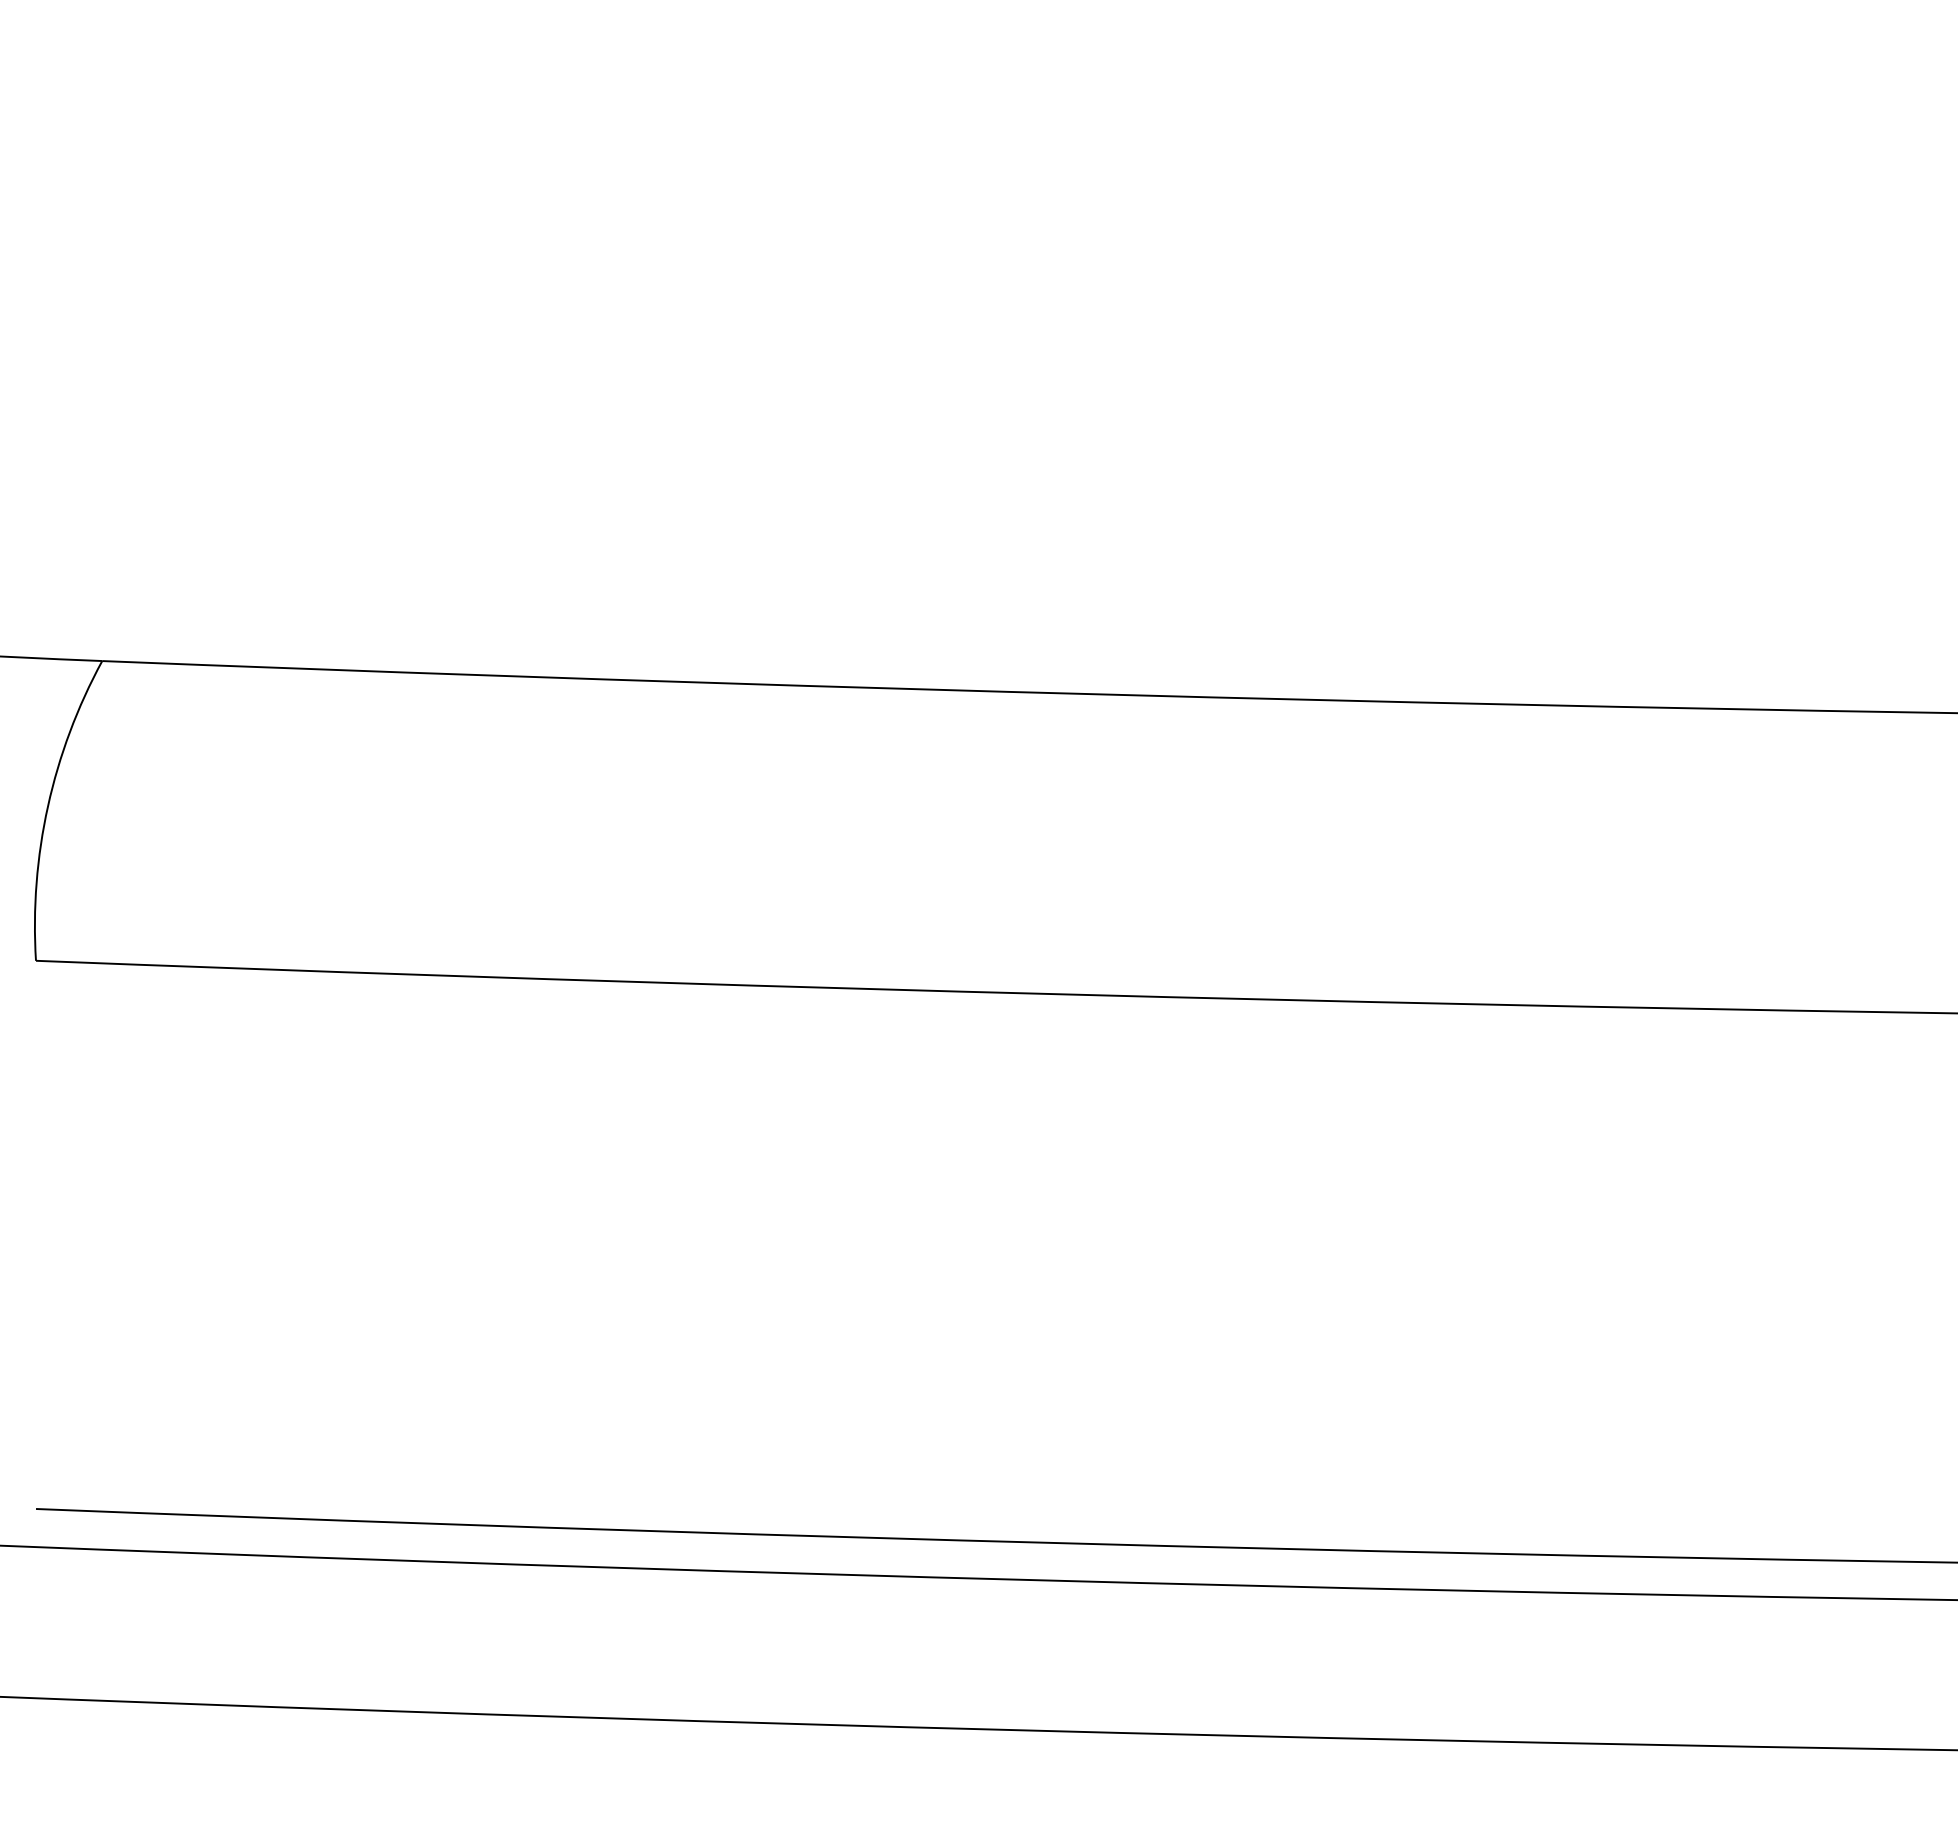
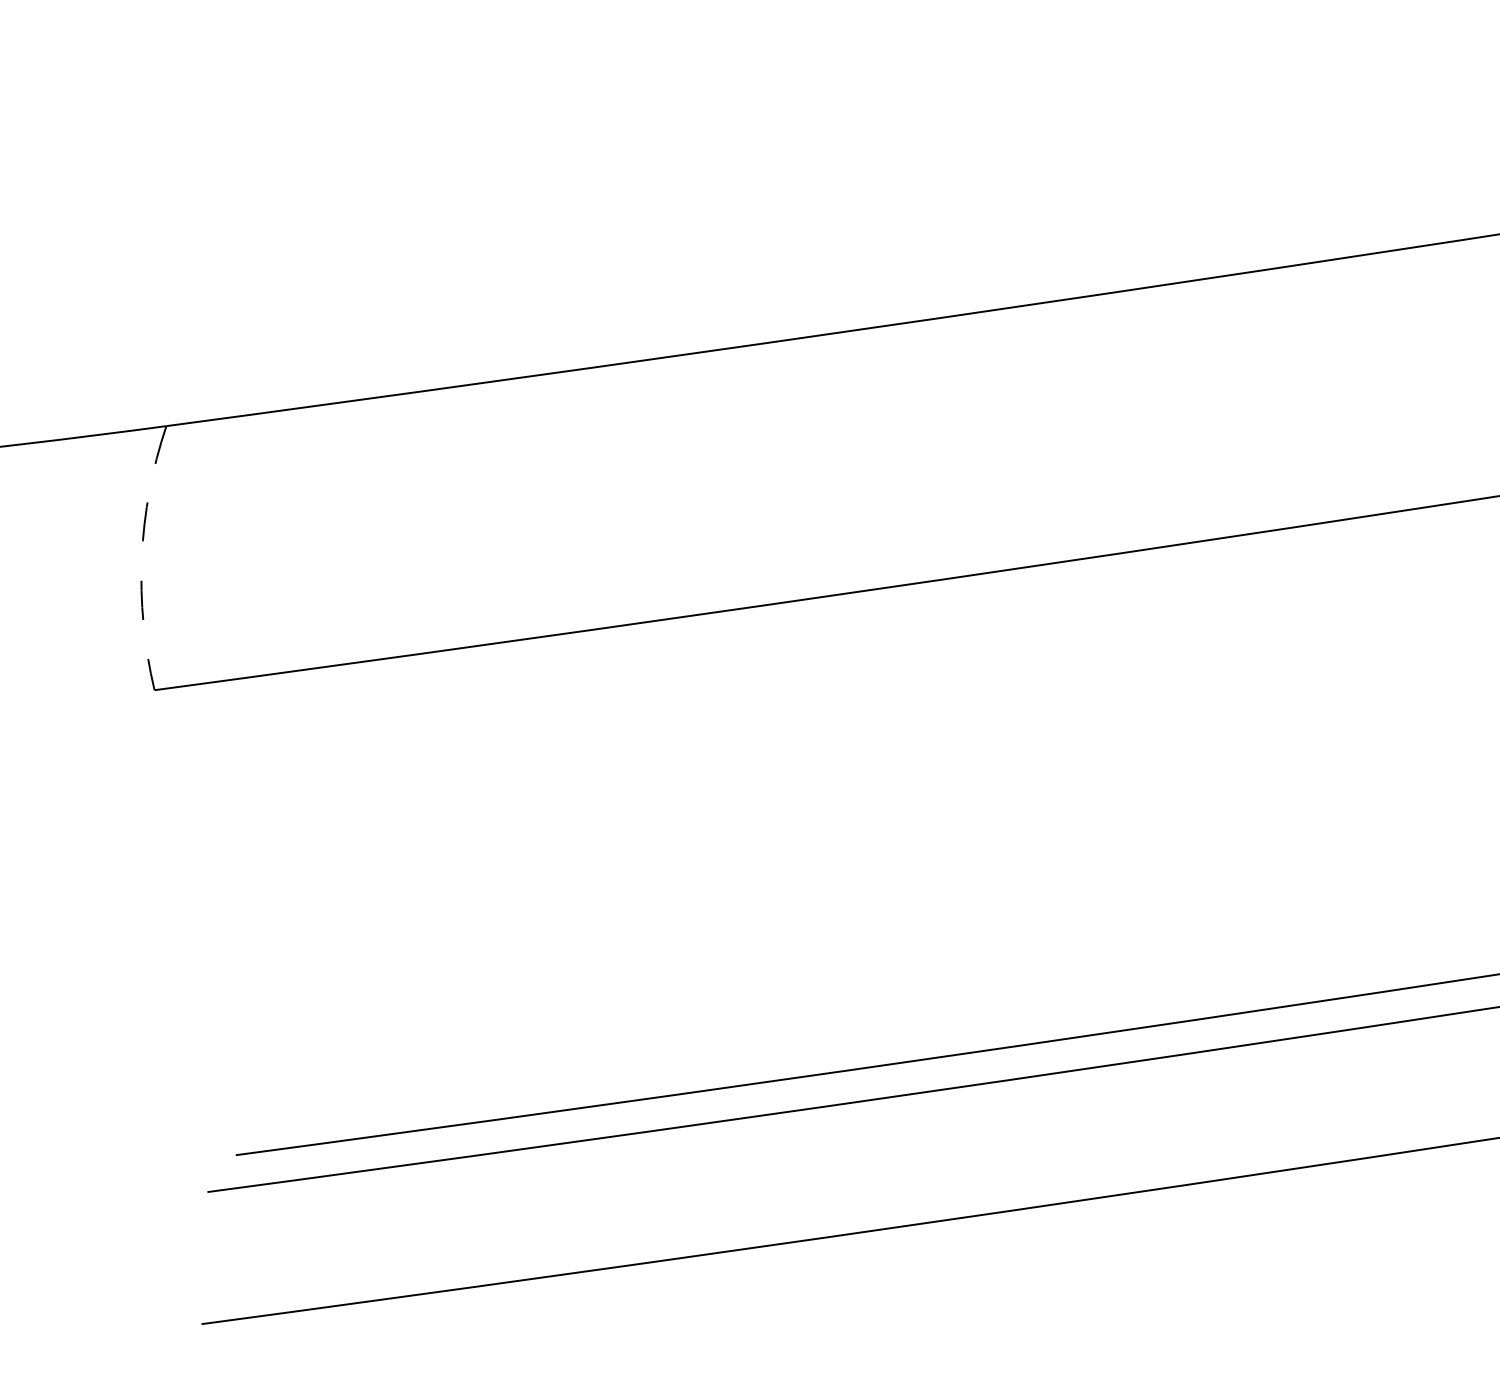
arc: (48, 806) -> (142, 557), solid -> dashed

